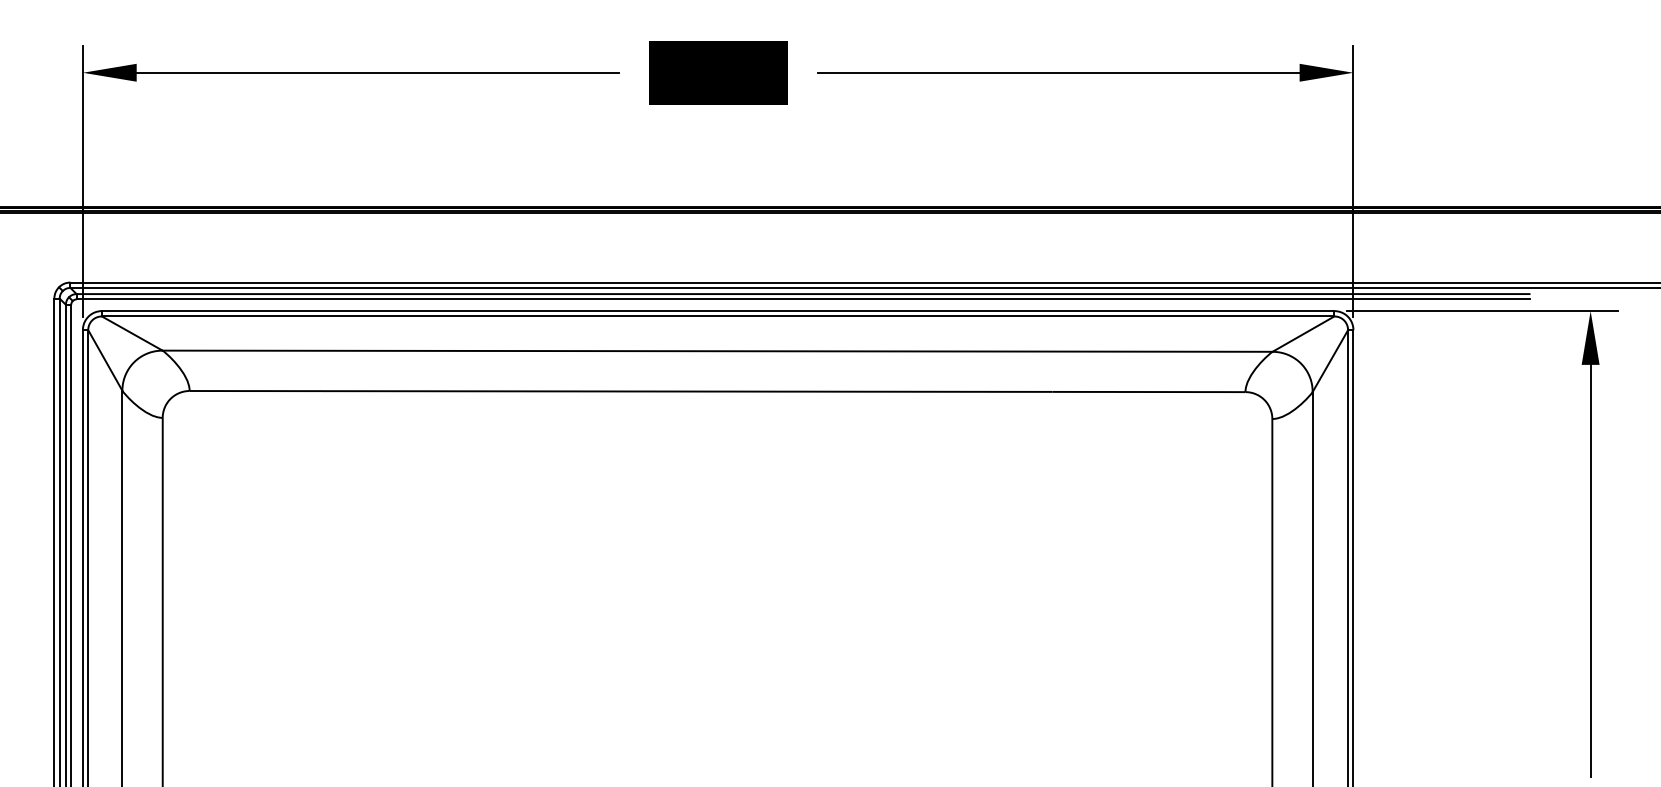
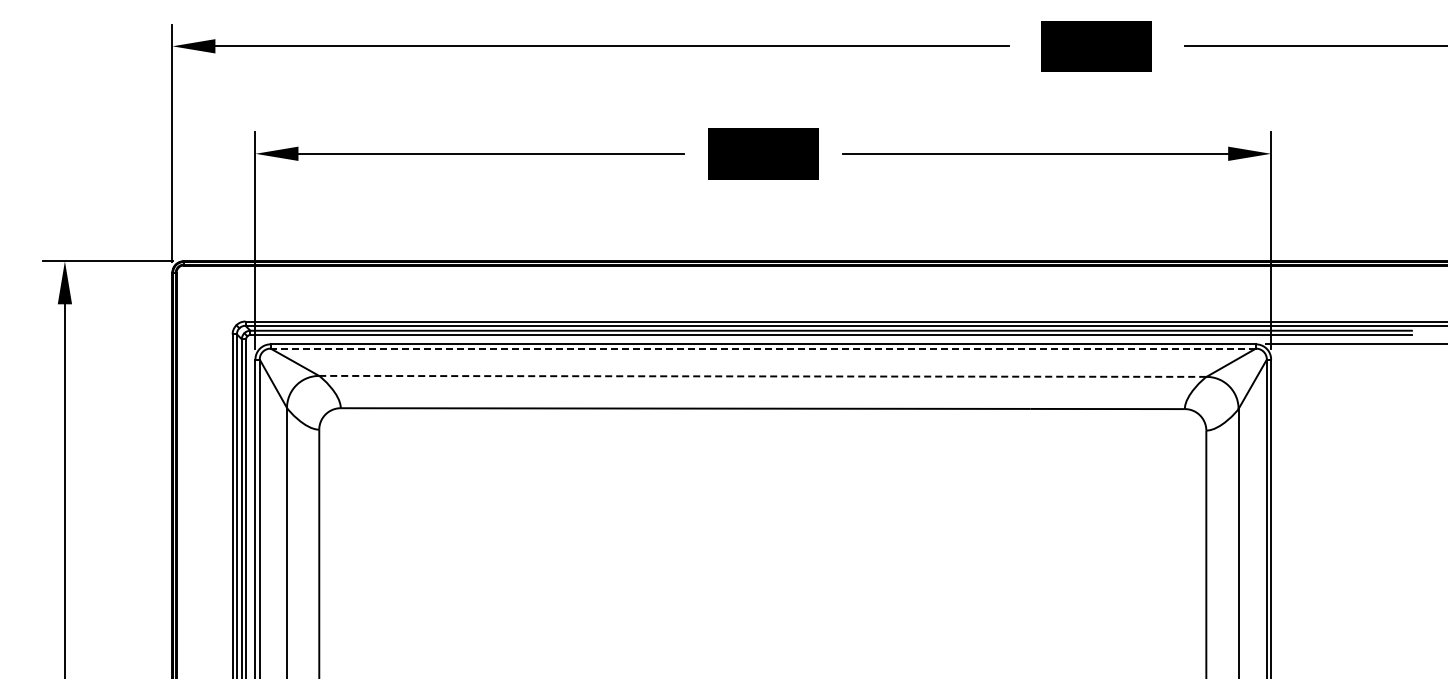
line: (718, 316) -> (763, 348), solid -> dashed
line: (717, 351) -> (762, 376), solid -> dashed

